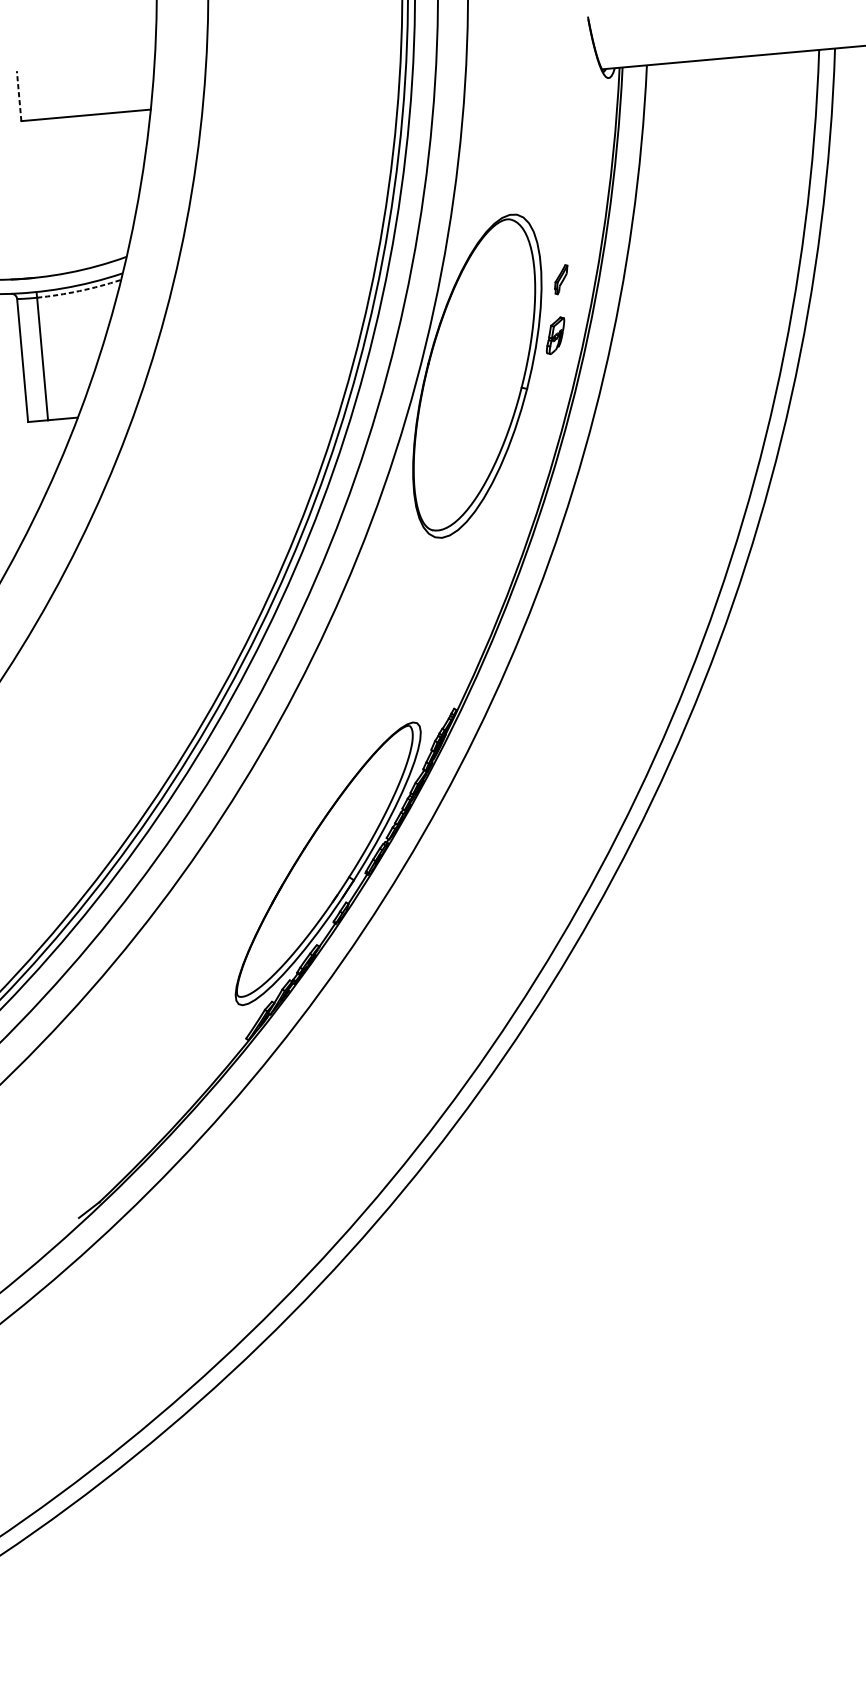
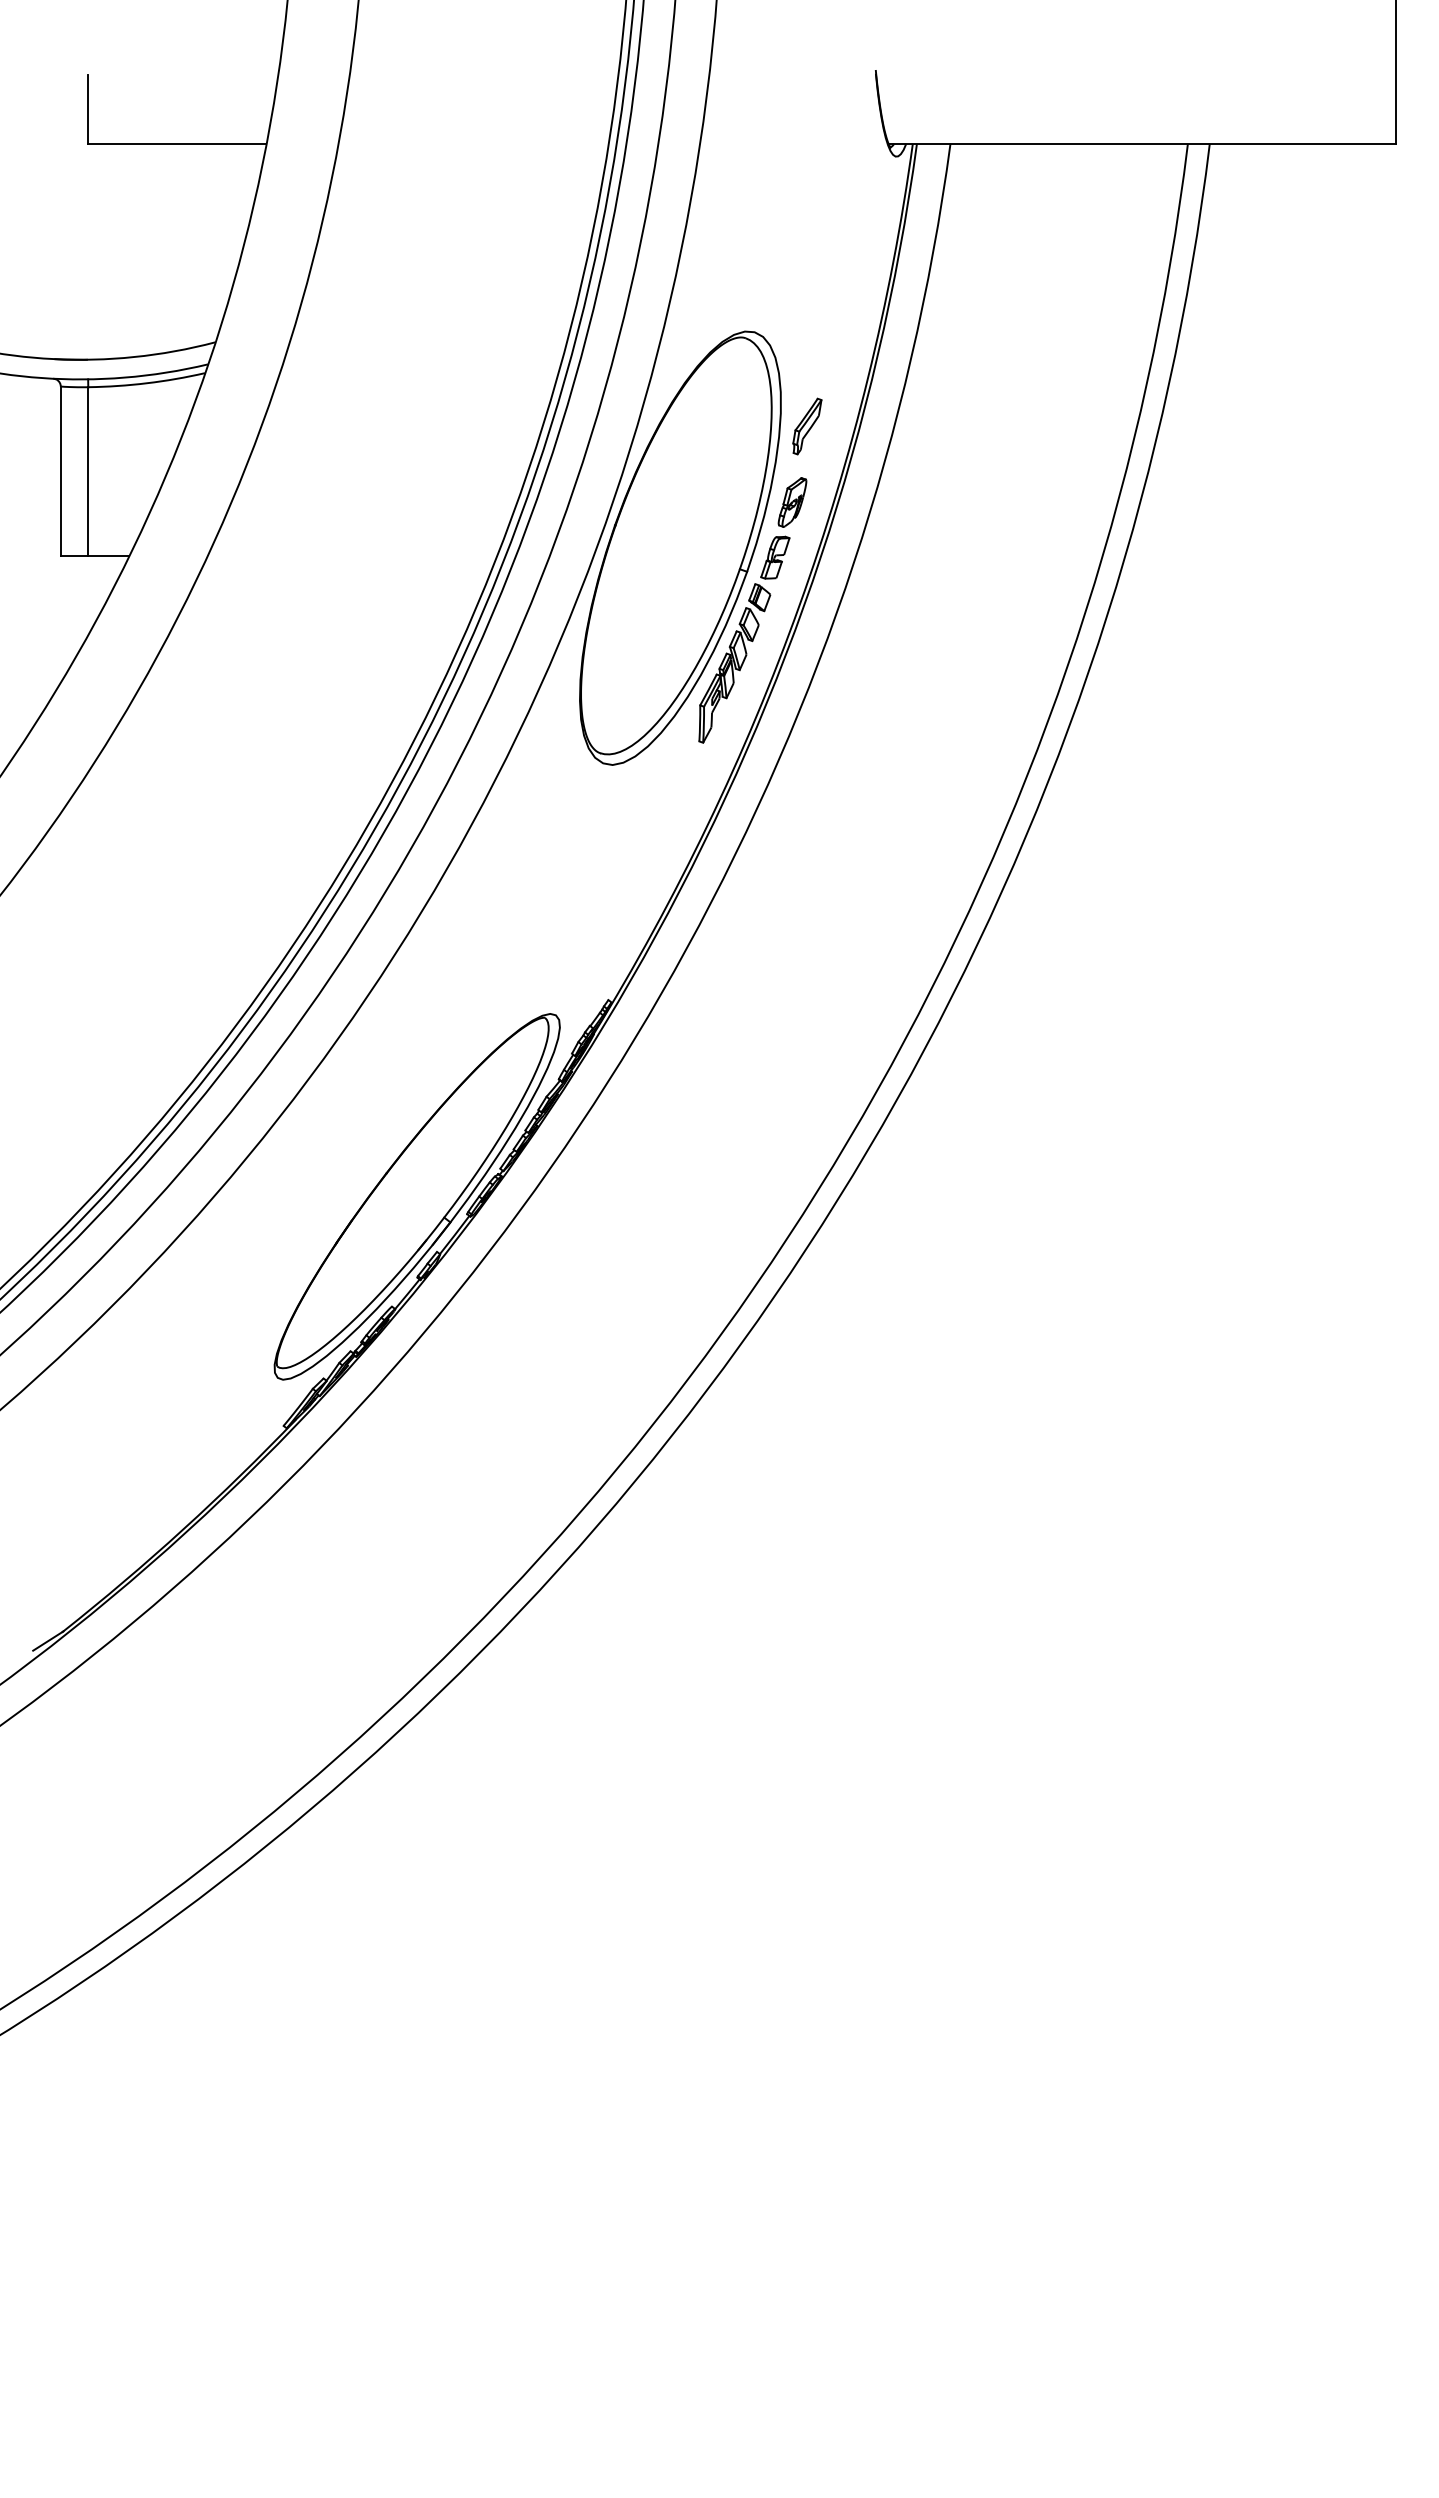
line: (19, 95) -> (88, 108), dashed -> solid
part: (561, 279) -> (807, 426), size x1.43
arc: (79, 291) -> (146, 383), dashed -> solid
part: (529, 438) -> (744, 639), added

